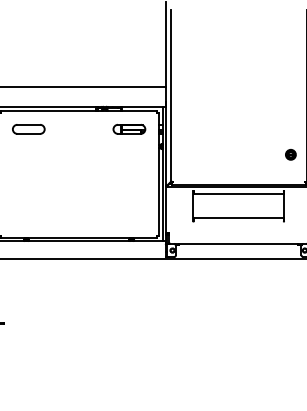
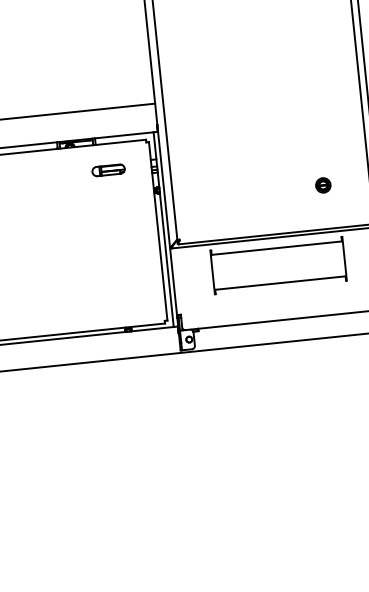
part: (129, 129) -> (108, 170), size x0.7
part: (290, 154) -> (322, 185), moved

